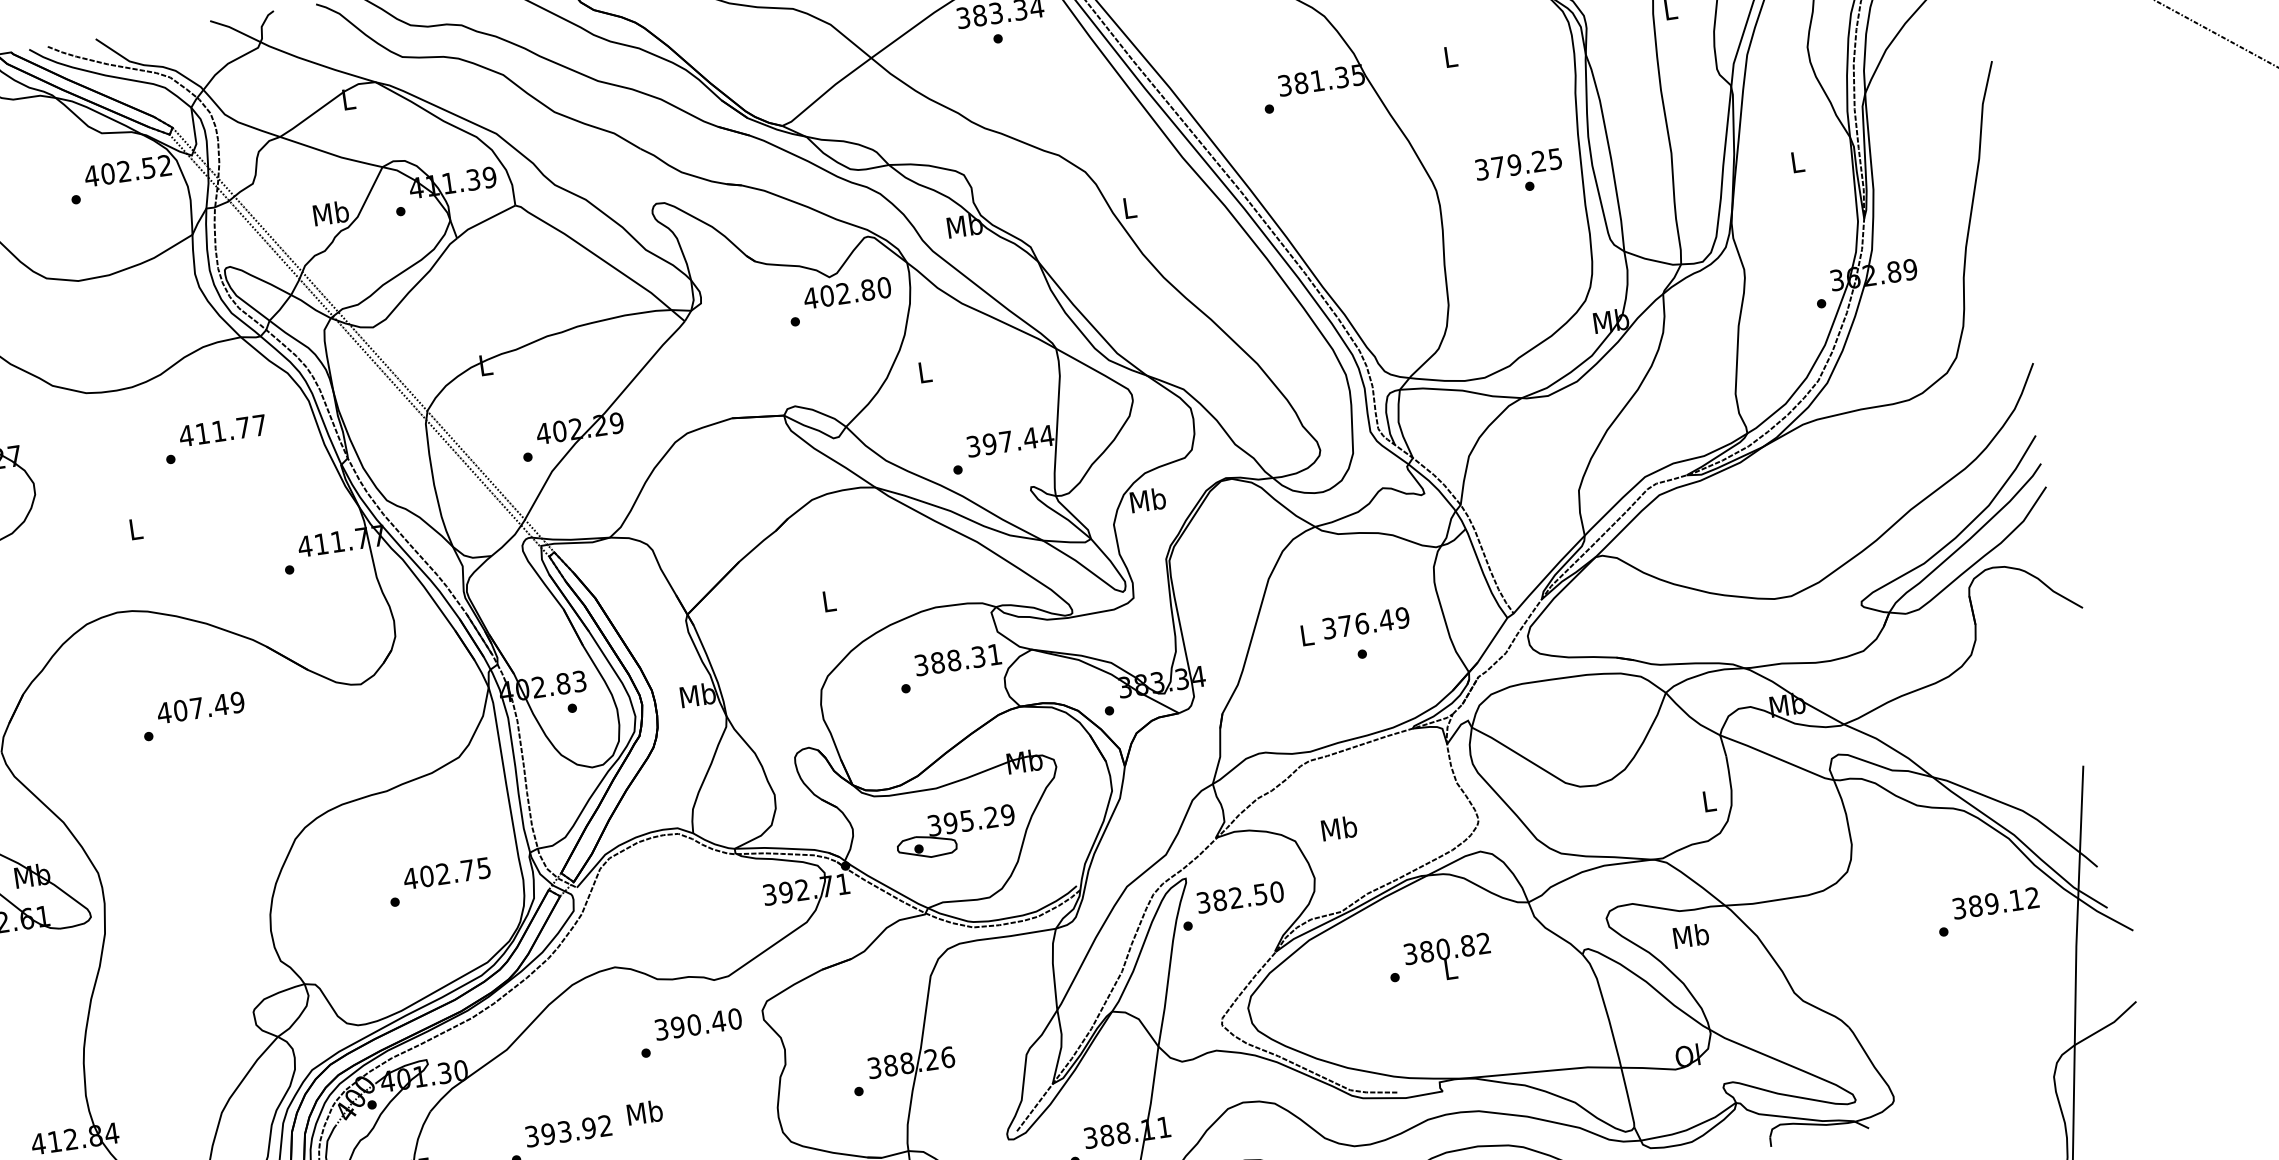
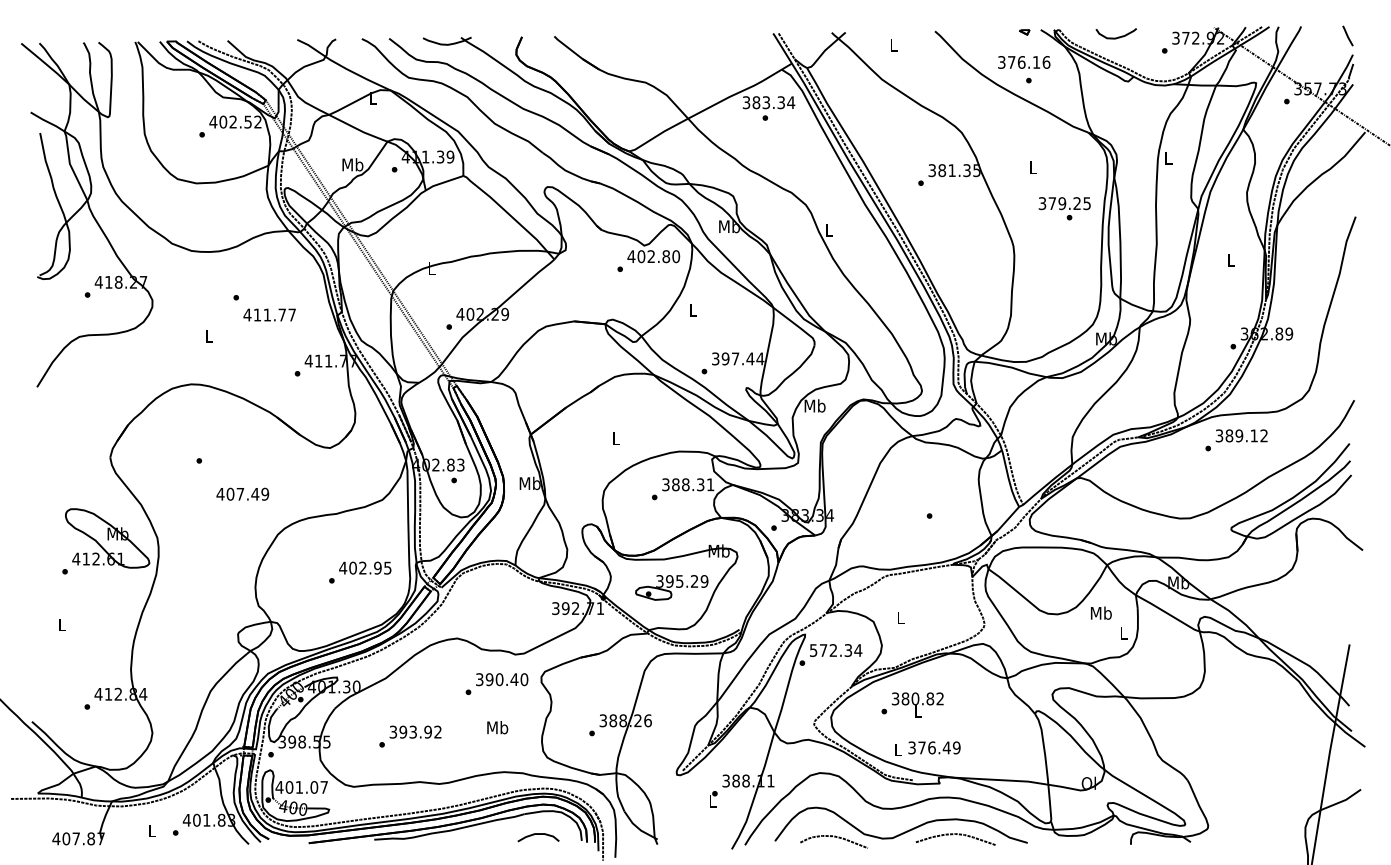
text: (1519, 172) -> (1064, 208), moved
text: (222, 429) -> (269, 314), moved
text: (1354, 625) -> (927, 748), moved
text: (200, 706) -> (242, 493), moved
text: (1338, 827) -> (900, 617), Mb -> L
text: (466, 869) -> (377, 567), 402.75 -> 402.95
text: (1241, 897) -> (836, 650), 382.50 -> 572.34
text: (1988, 912) -> (1236, 440), moved
text: (1691, 934) -> (1101, 612), moved
text: (1439, 959) -> (912, 704), moved
text: (644, 1112) -> (497, 727), moved

